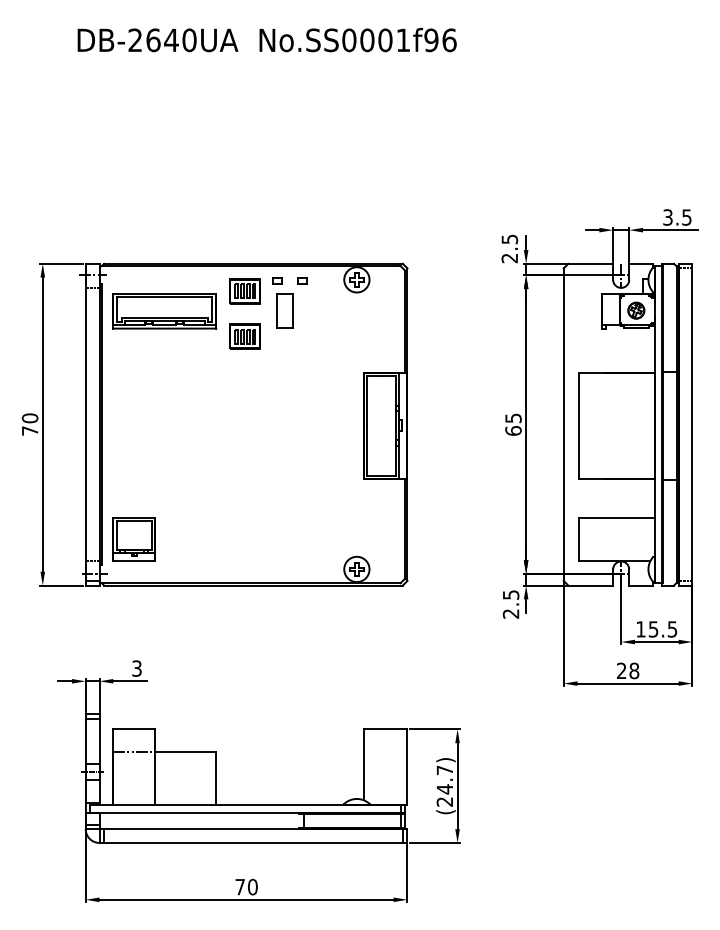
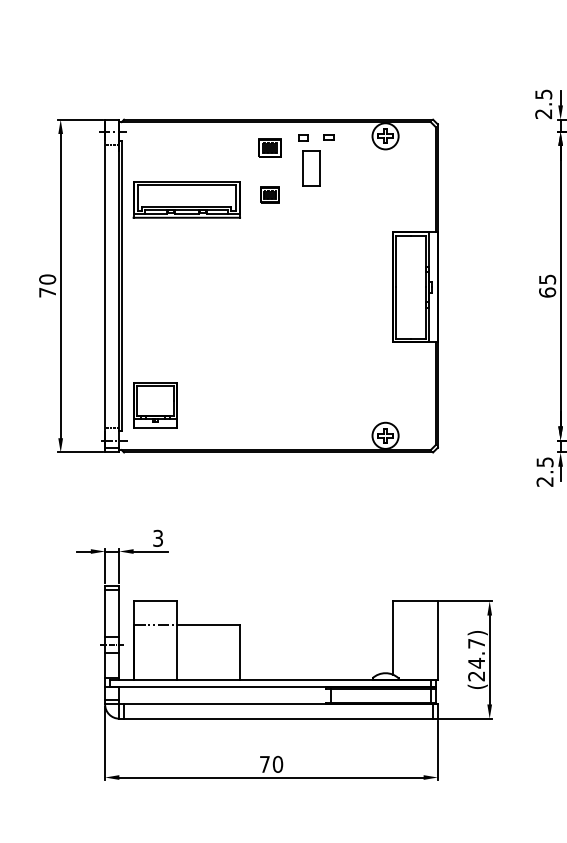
part: (244, 291) -> (269, 148), size x0.7
part: (164, 311) -> (186, 200), moved
part: (244, 336) -> (269, 194), size x0.6

